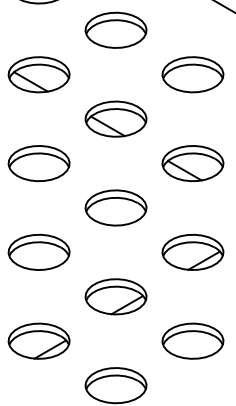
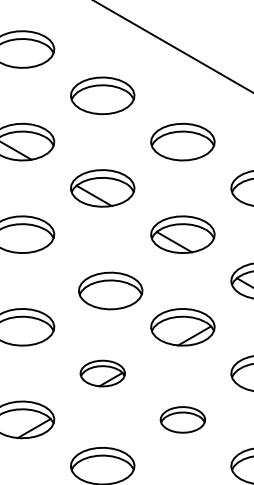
part: (115, 207) -> (110, 290), moved
part: (115, 296) -> (102, 373), size x0.7
part: (192, 340) -> (182, 419), size x0.7

